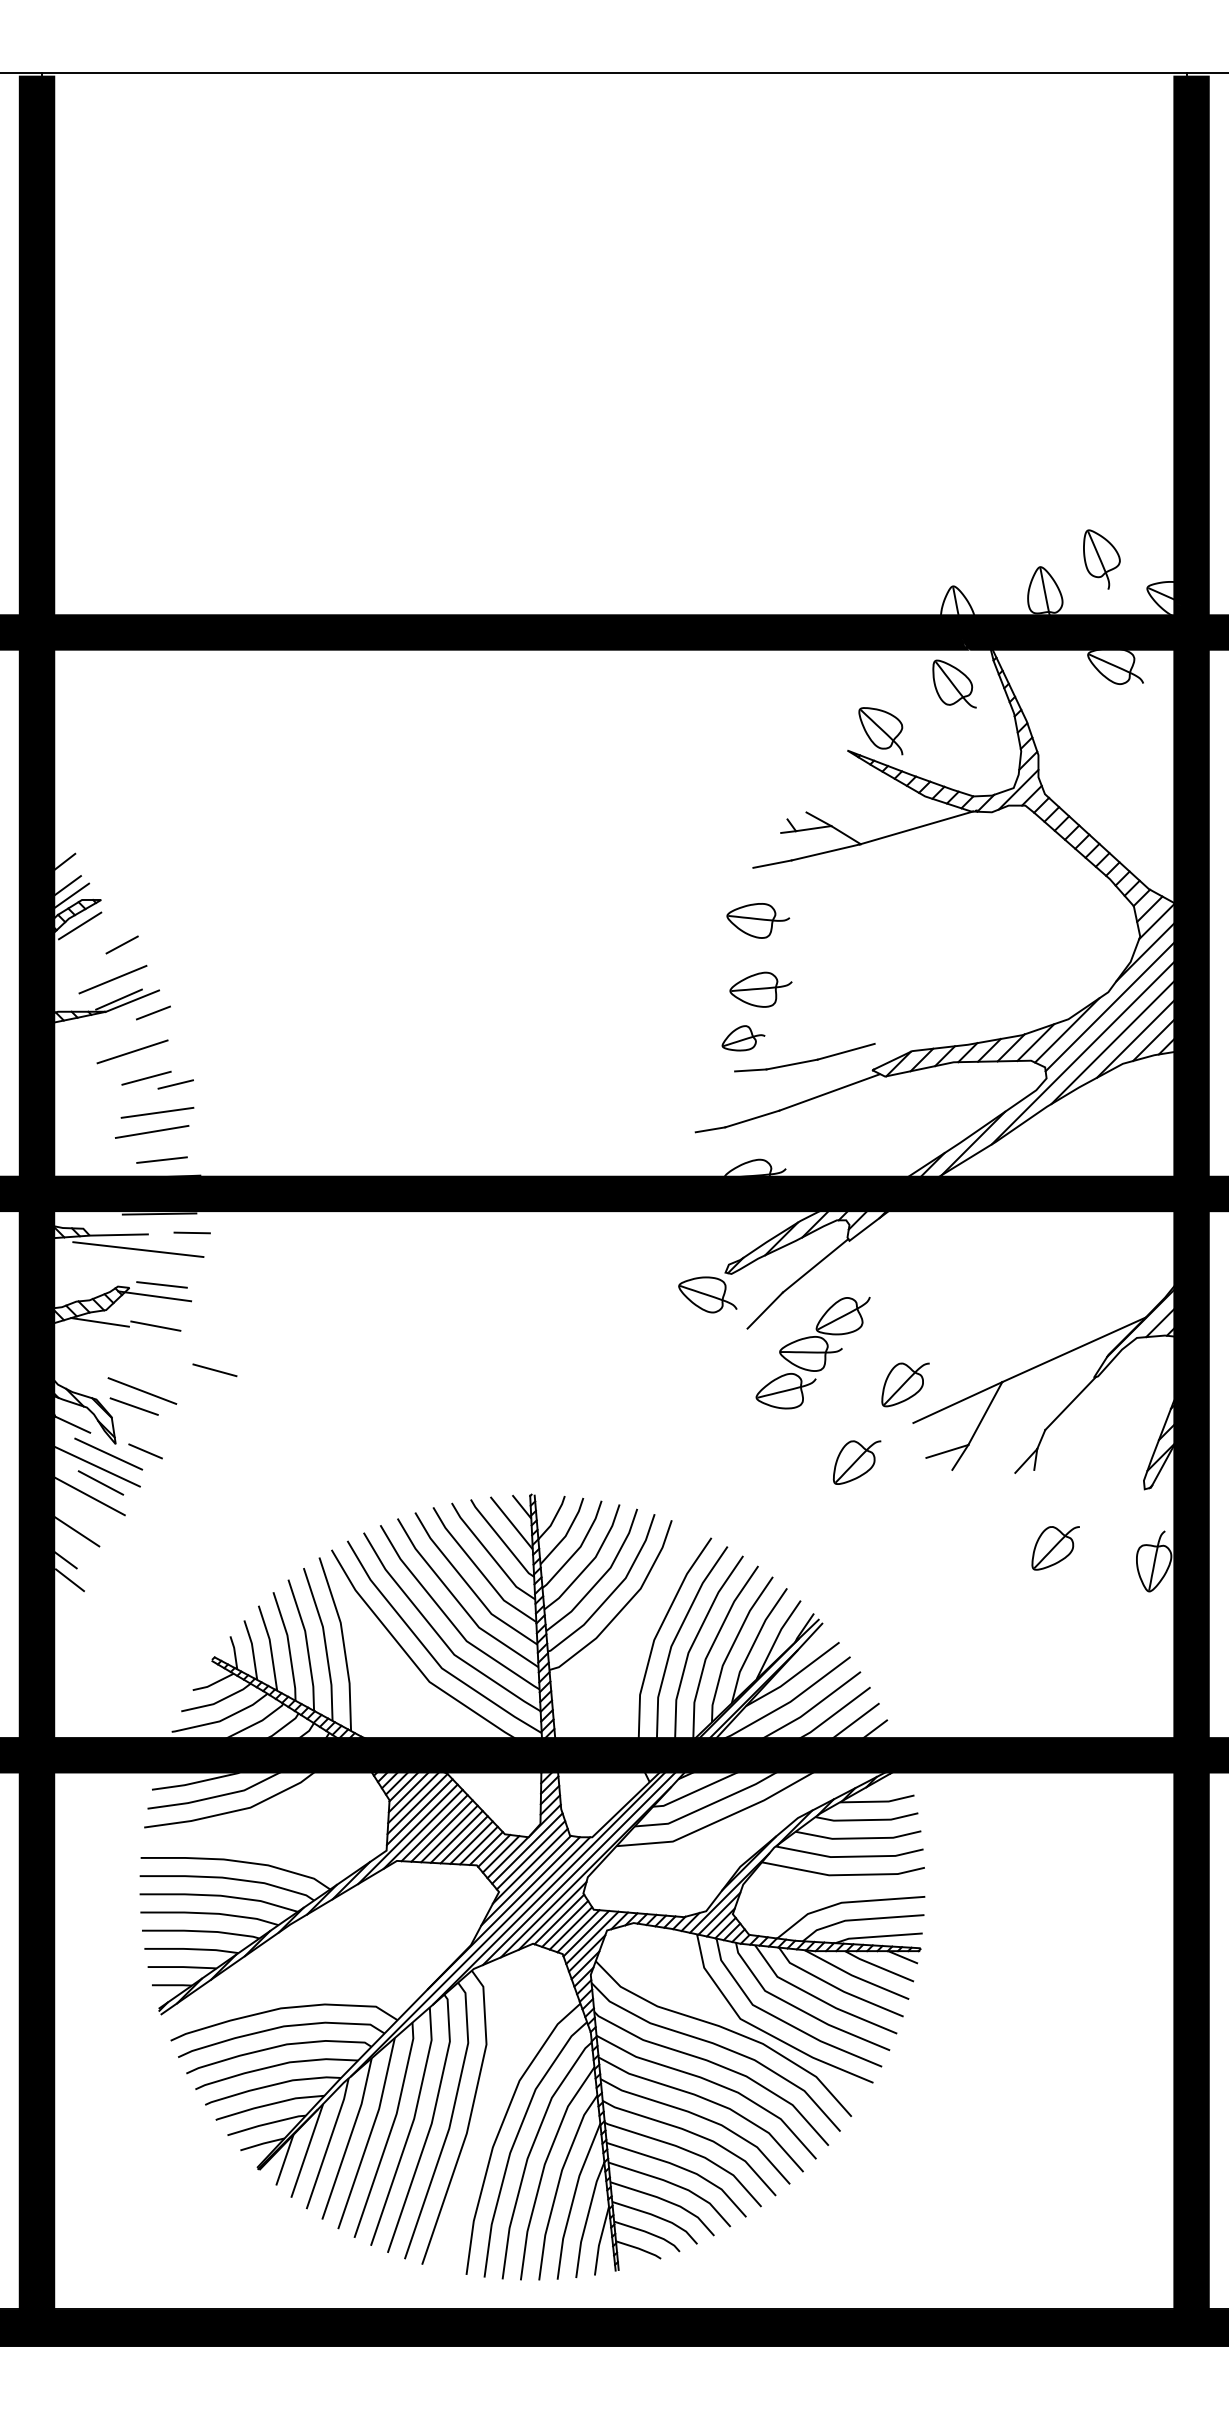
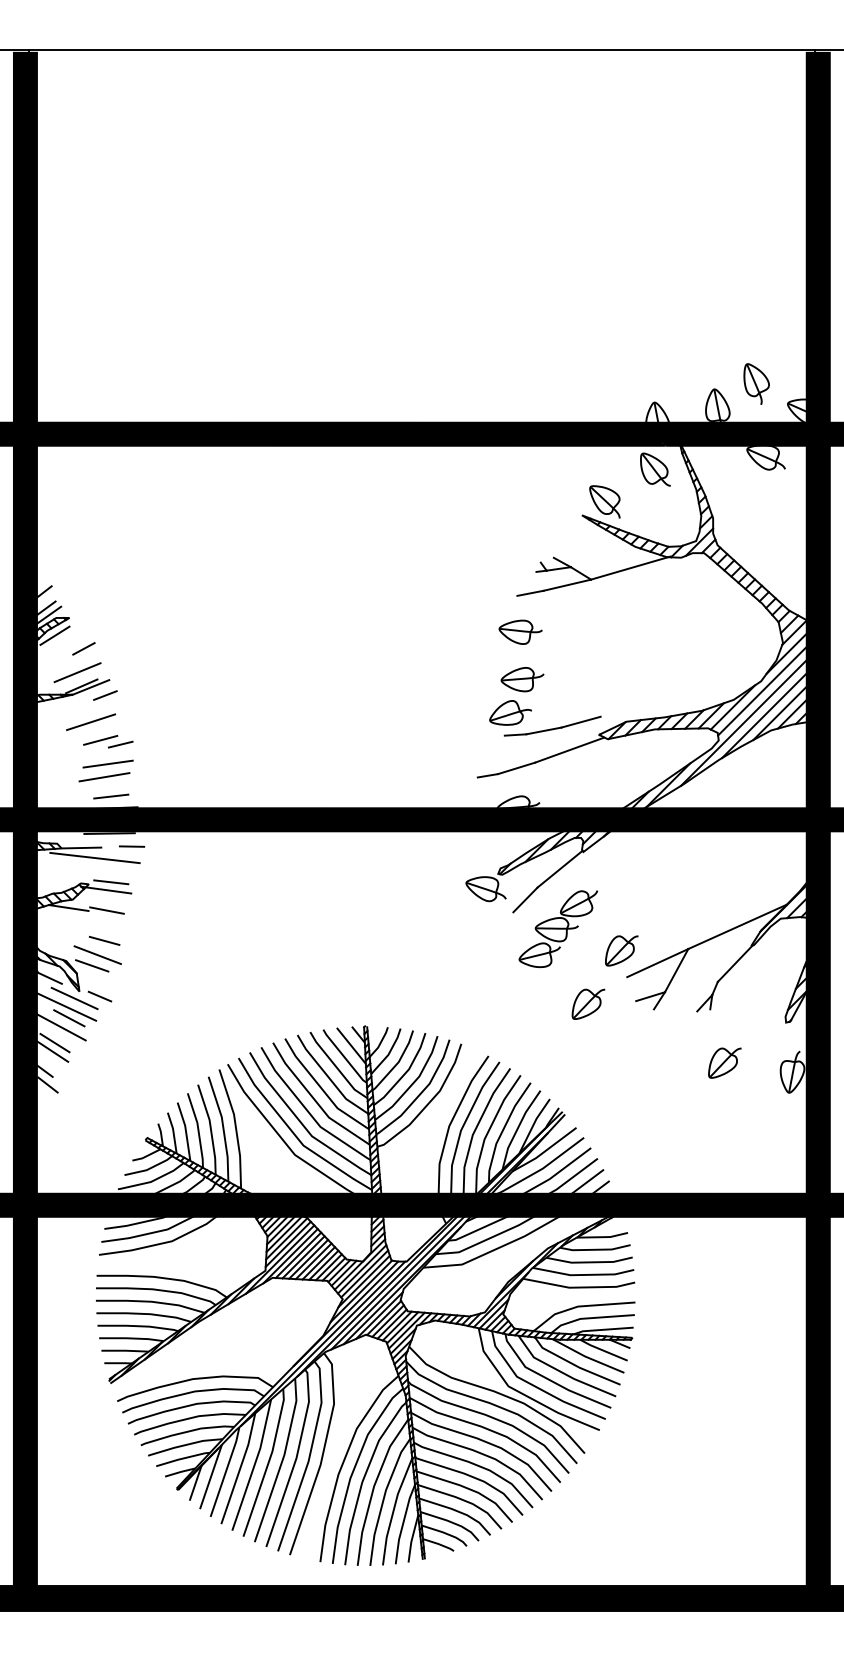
part: (743, 1037) -> (510, 712), size x1.43
line: (214, 1369) -> (104, 940), moved
line: (79, 1518) -> (54, 1042), added

